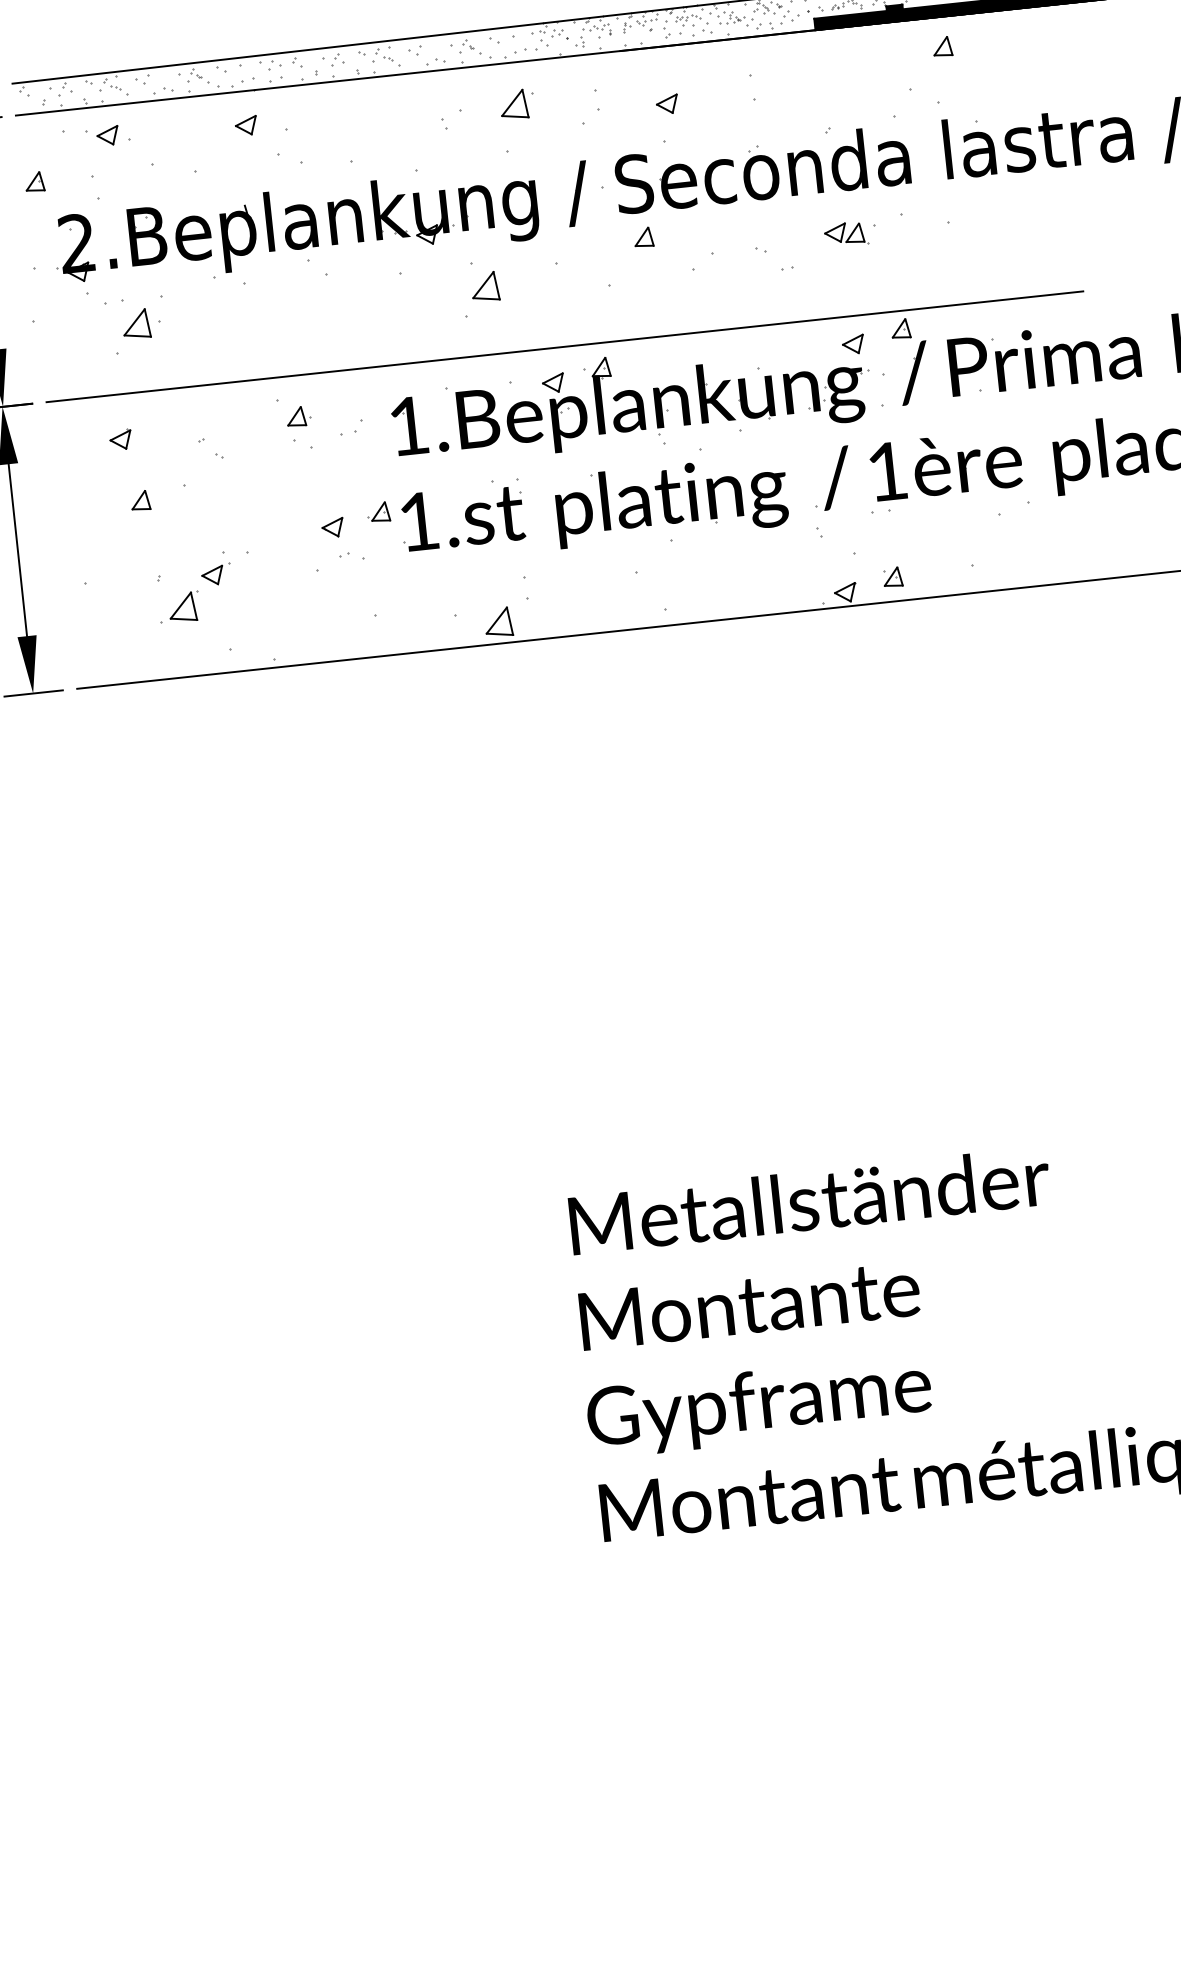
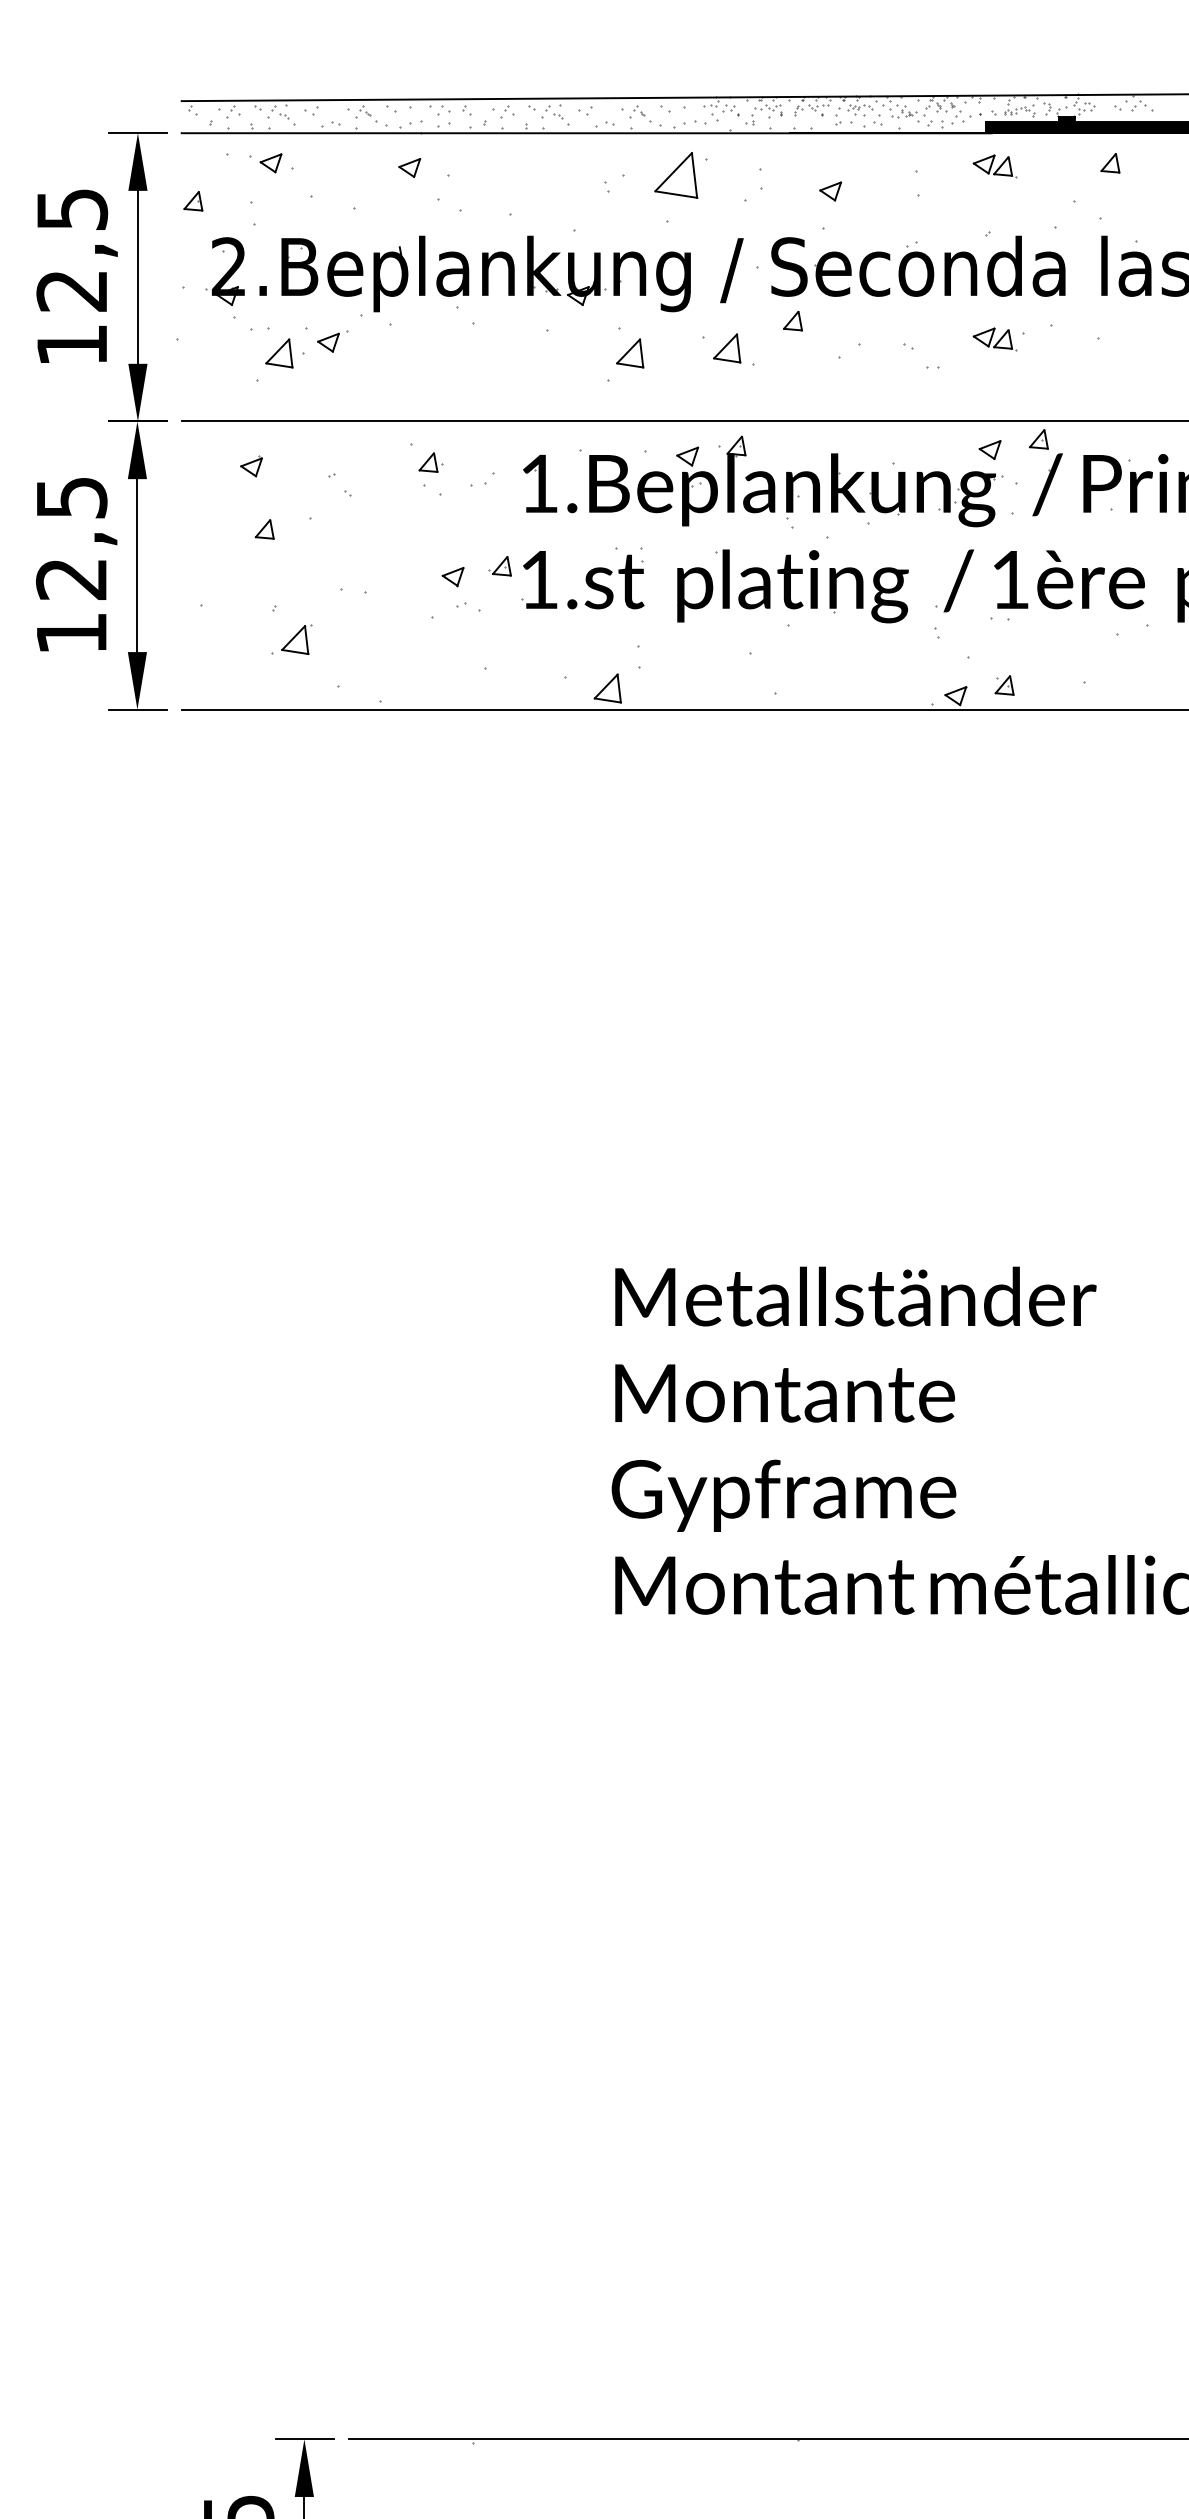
part: (827, 62) -> (994, 166), added
part: (517, 104) -> (681, 175), size x1.6
part: (581, 271) -> (727, 348), added
part: (216, 574) -> (332, 341), moved

